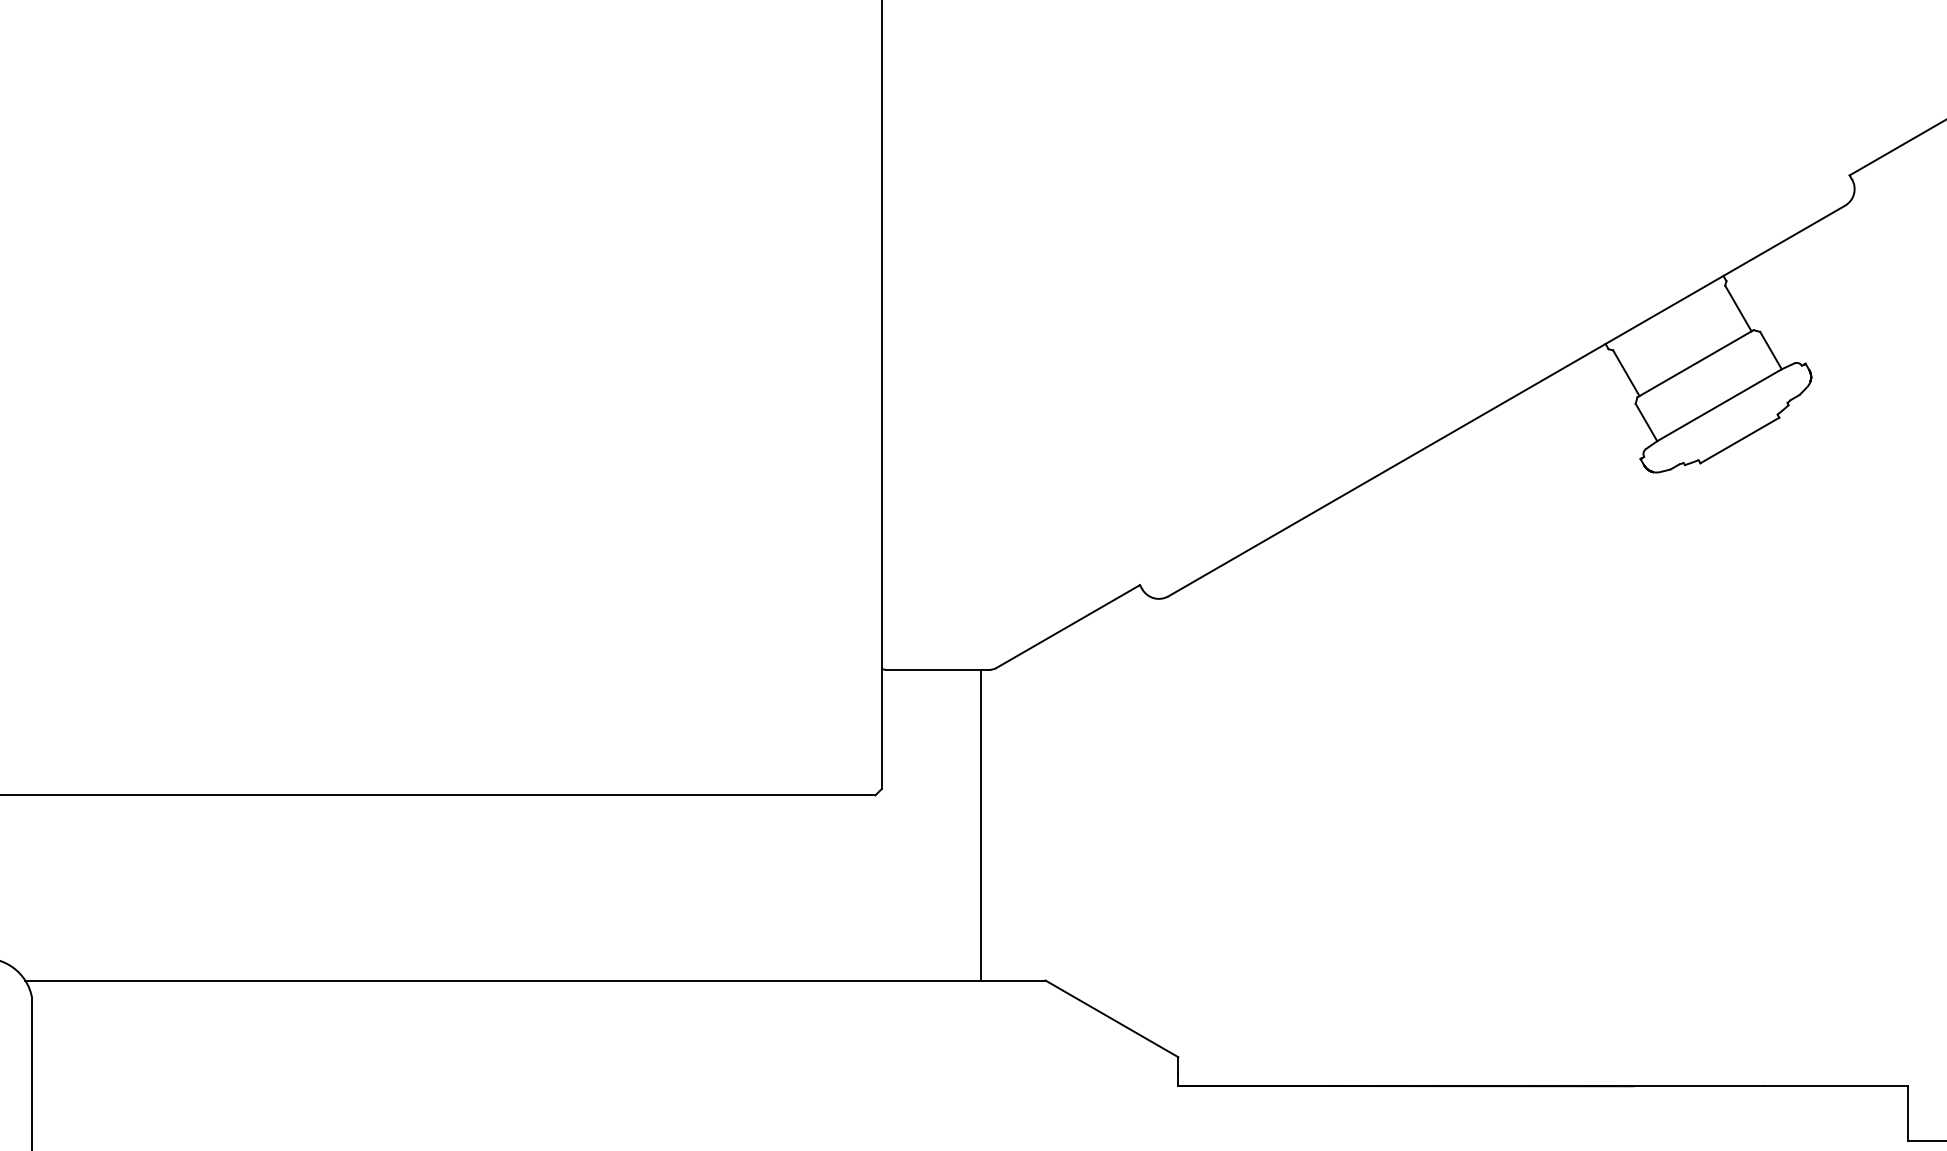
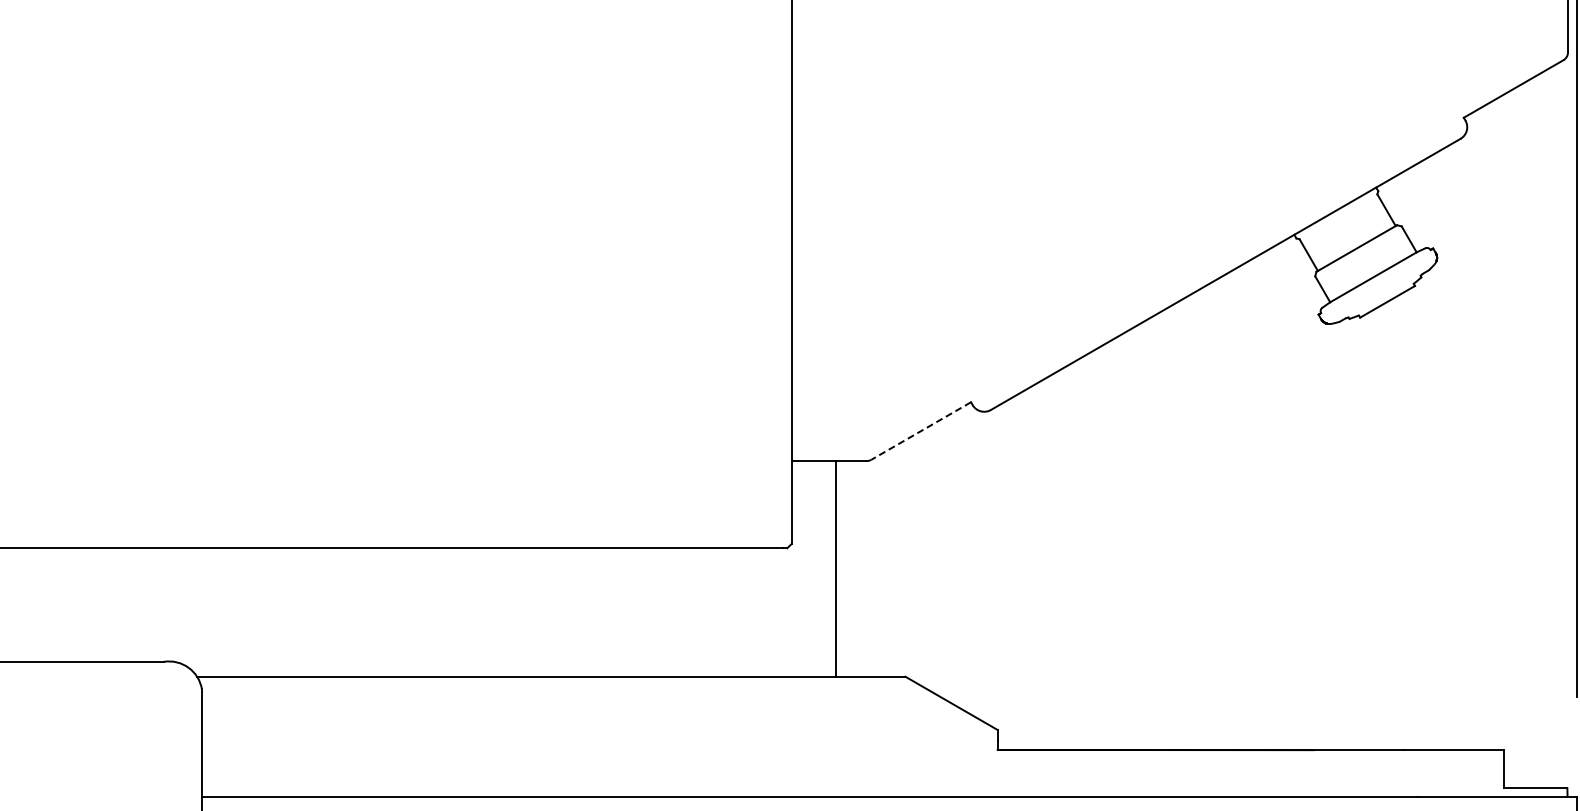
line: (1068, 627) -> (921, 431), solid -> dashed
line: (980, 824) -> (835, 568), moved

